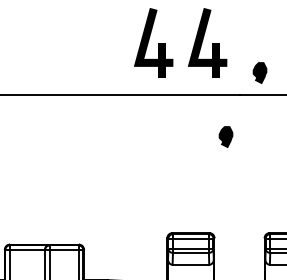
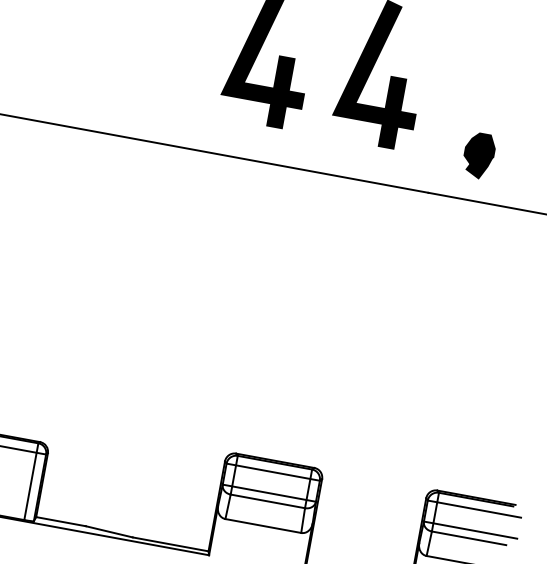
part: (225, 136) -> (383, 273), removed

